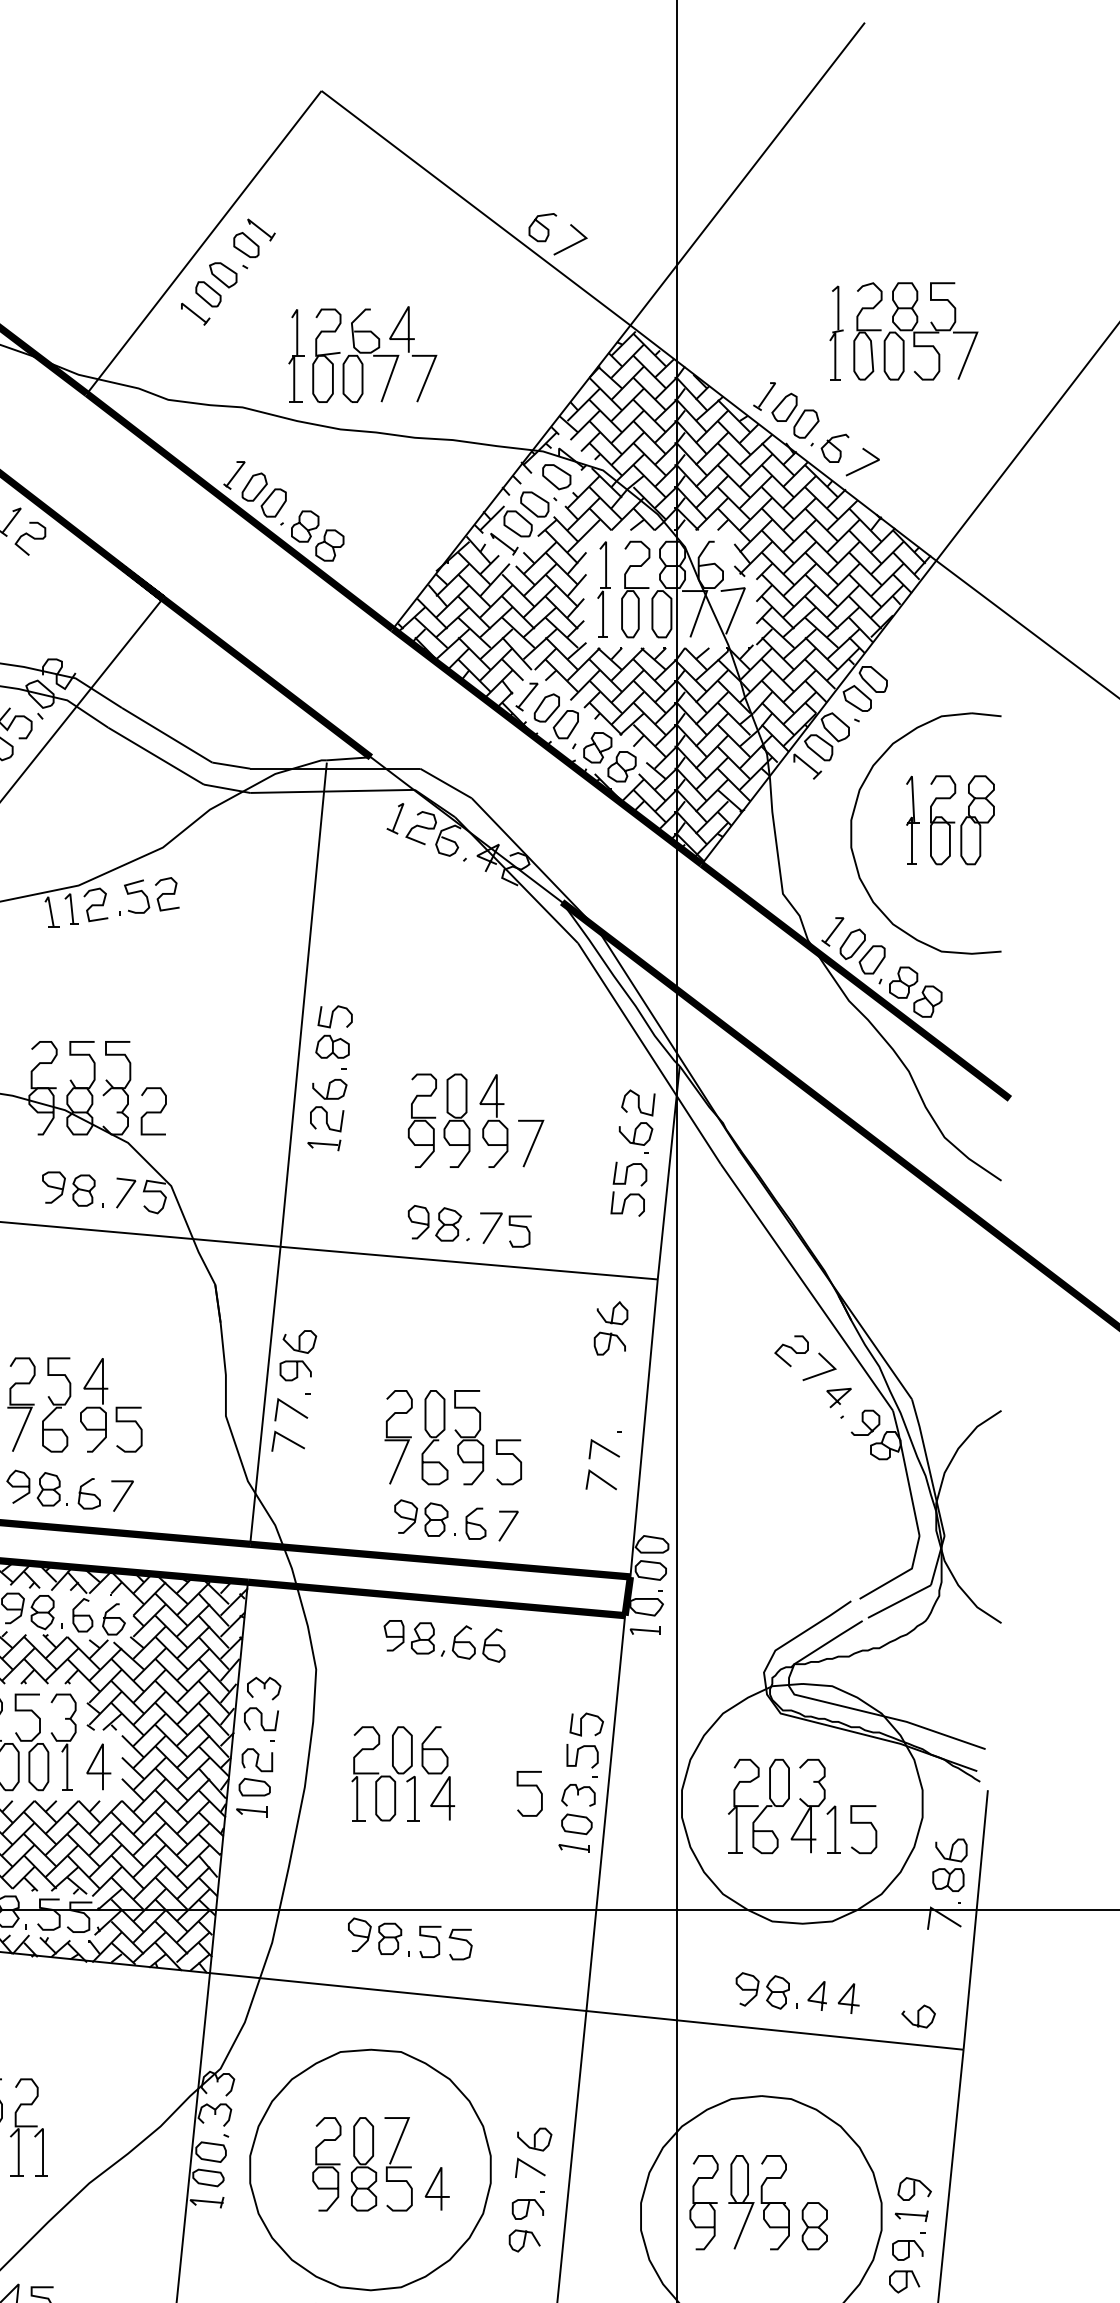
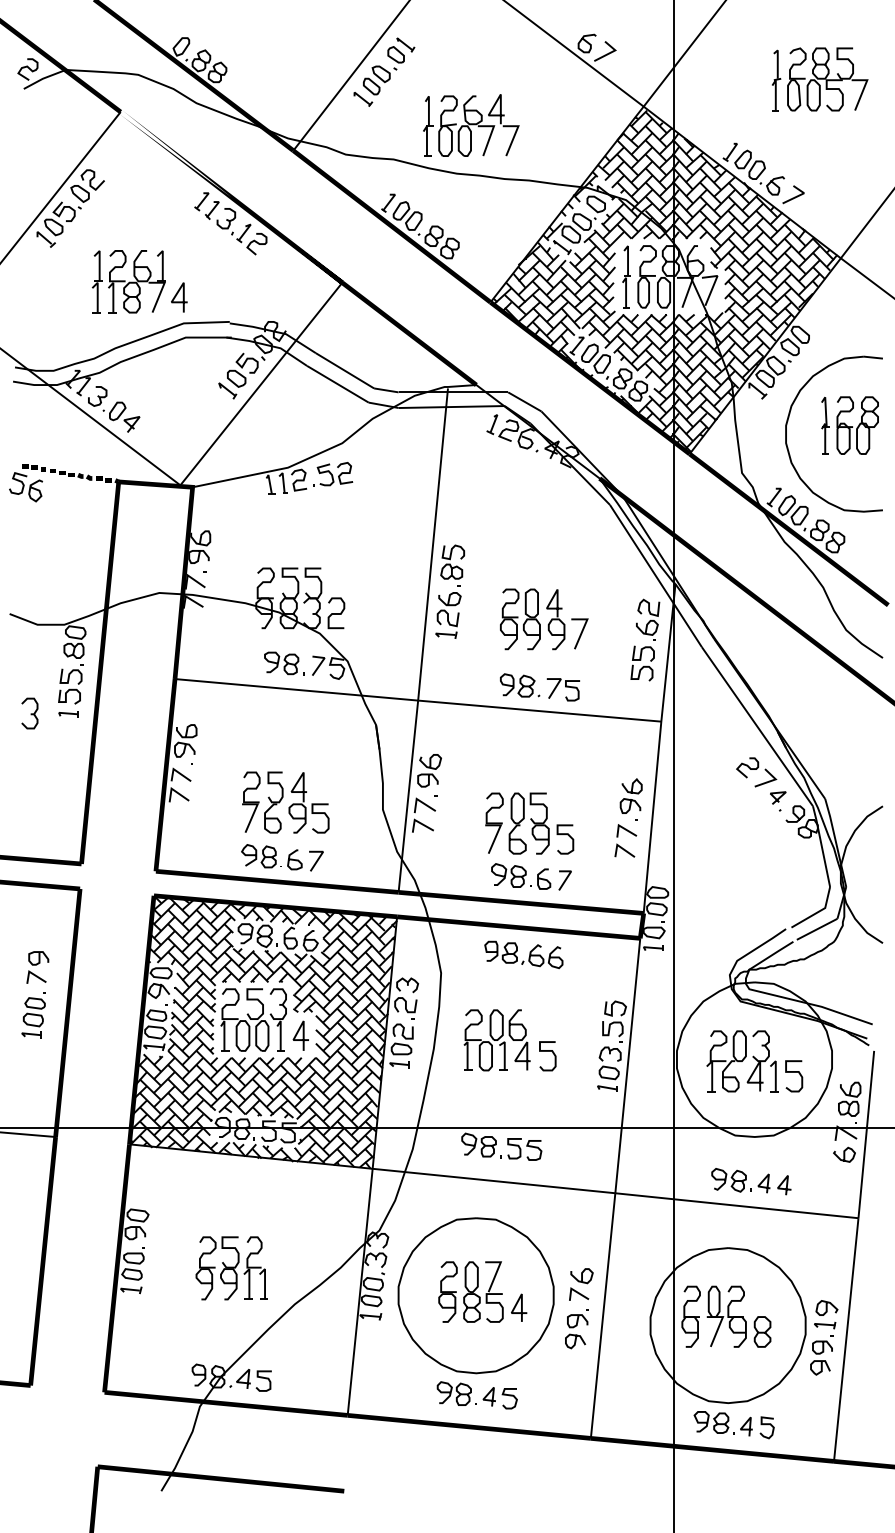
part: (904, 331) -> (820, 79), moved
part: (609, 1327) -> (630, 795), moved
curve: (529, 1786) -> (547, 1051), moved
curve: (918, 2016) -> (844, 1154), moved

